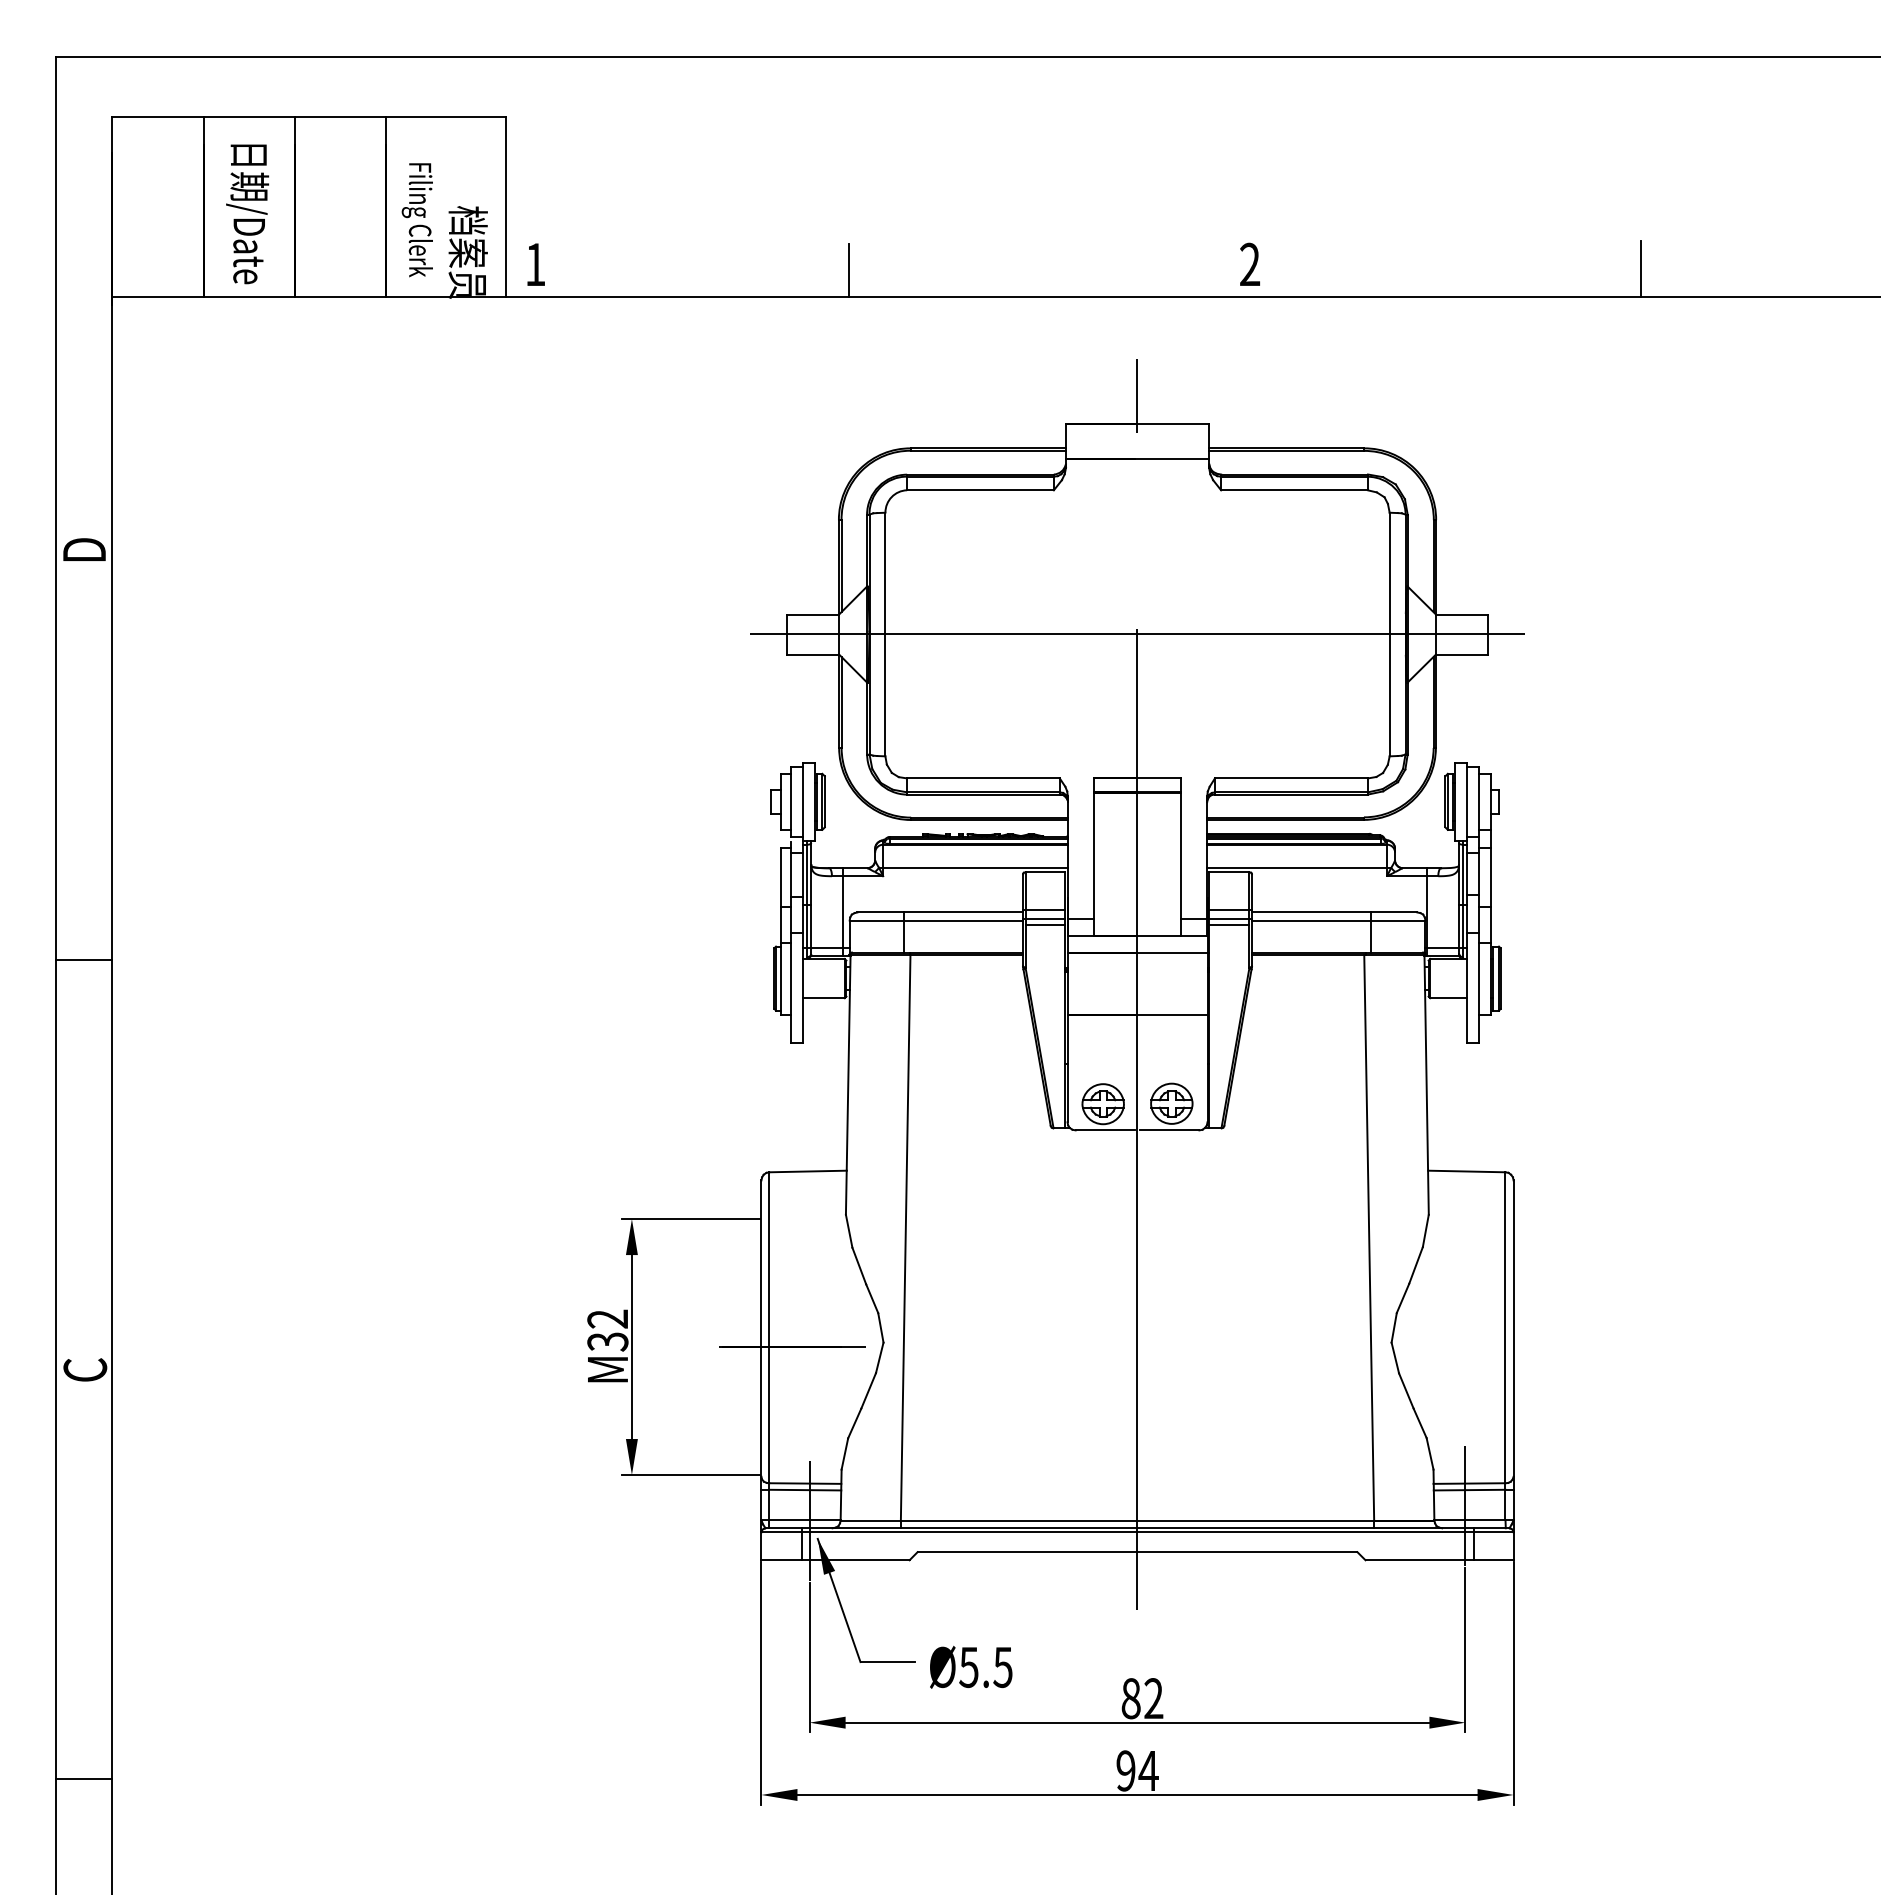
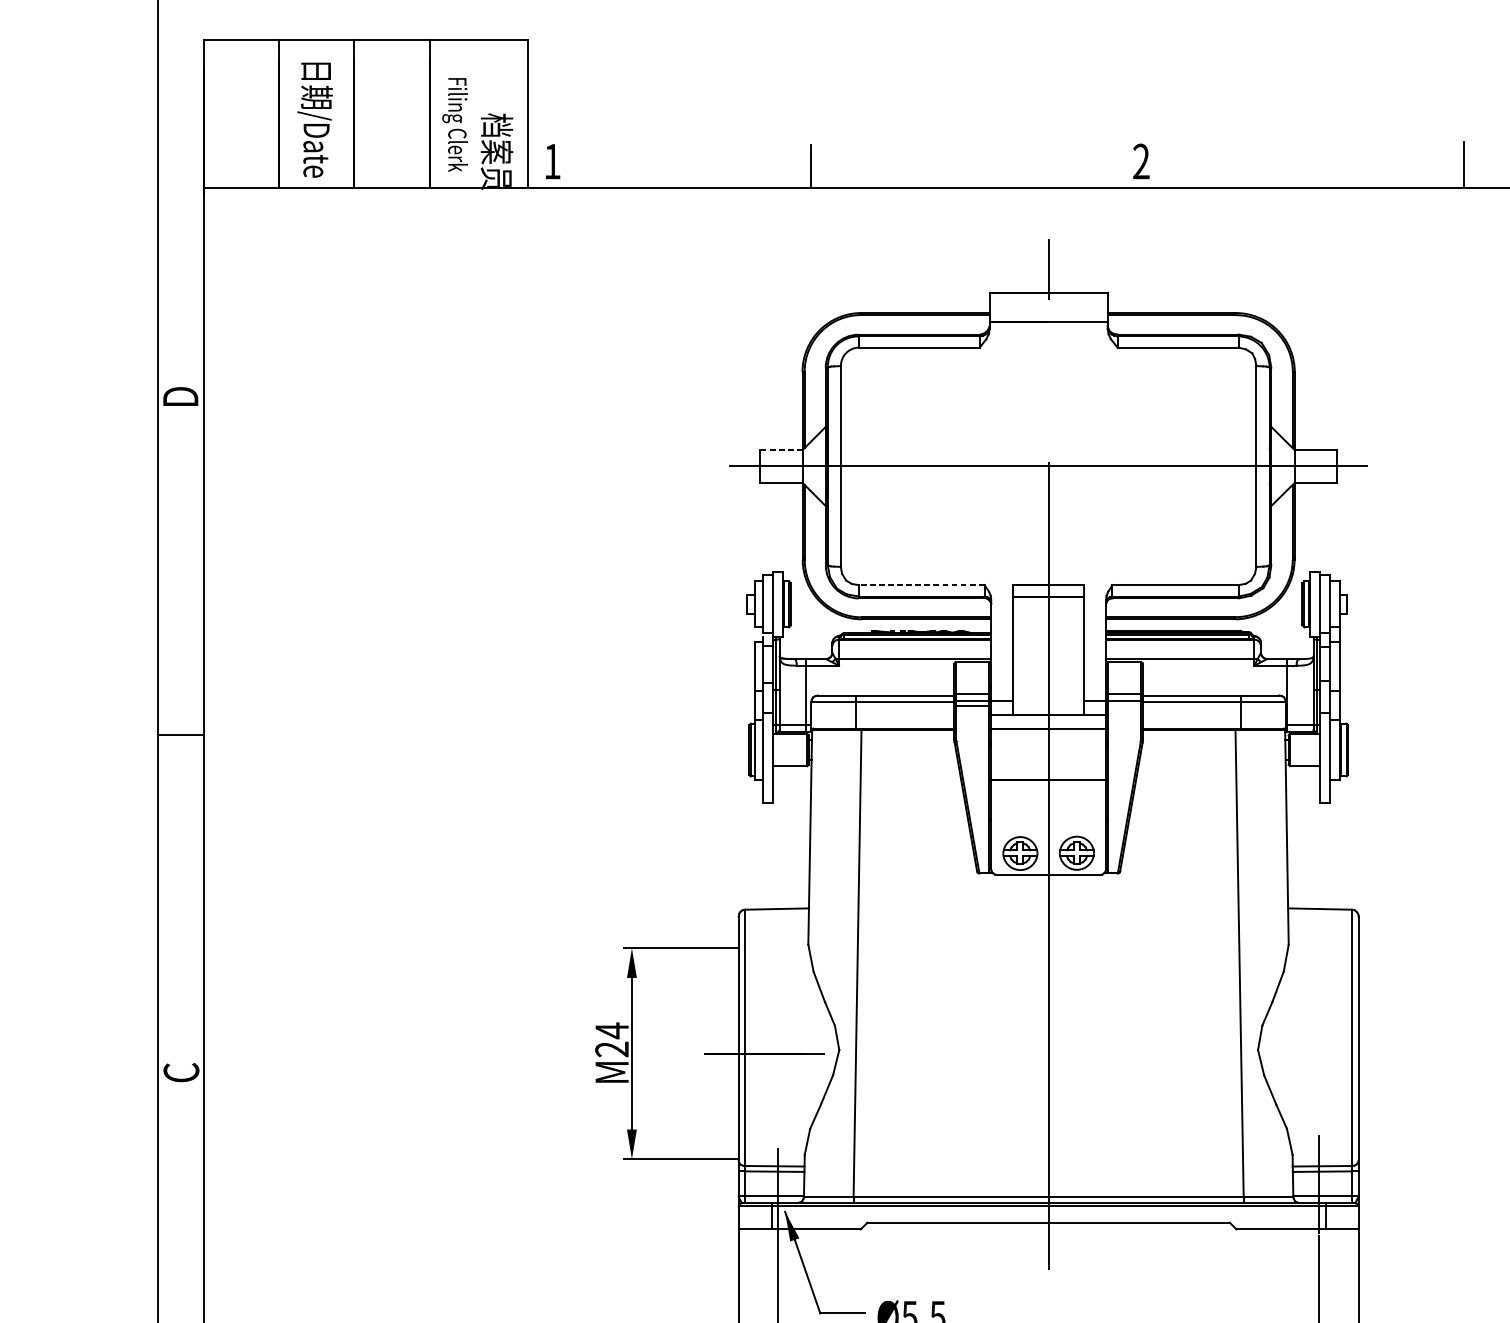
line: (813, 614) -> (781, 449), solid -> dashed
line: (982, 778) -> (920, 585), solid -> dashed
line: (1229, 925) -> (1124, 706), removed
text: (607, 1330) -> (611, 1040), M32 -> M24

